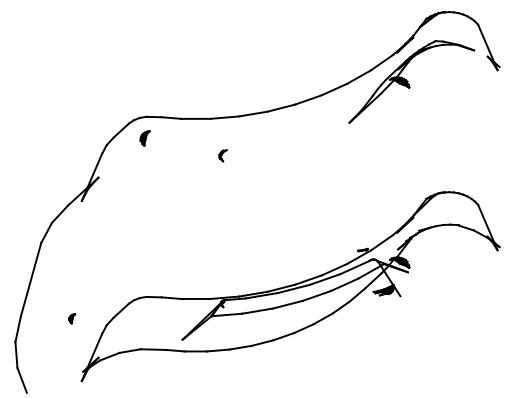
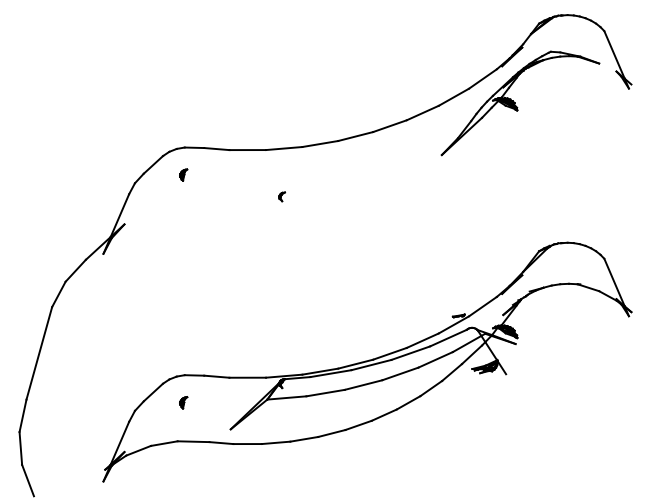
part: (145, 138) -> (183, 174), size x0.62
part: (223, 155) -> (282, 196), size x0.62
part: (72, 318) -> (183, 402), moved

